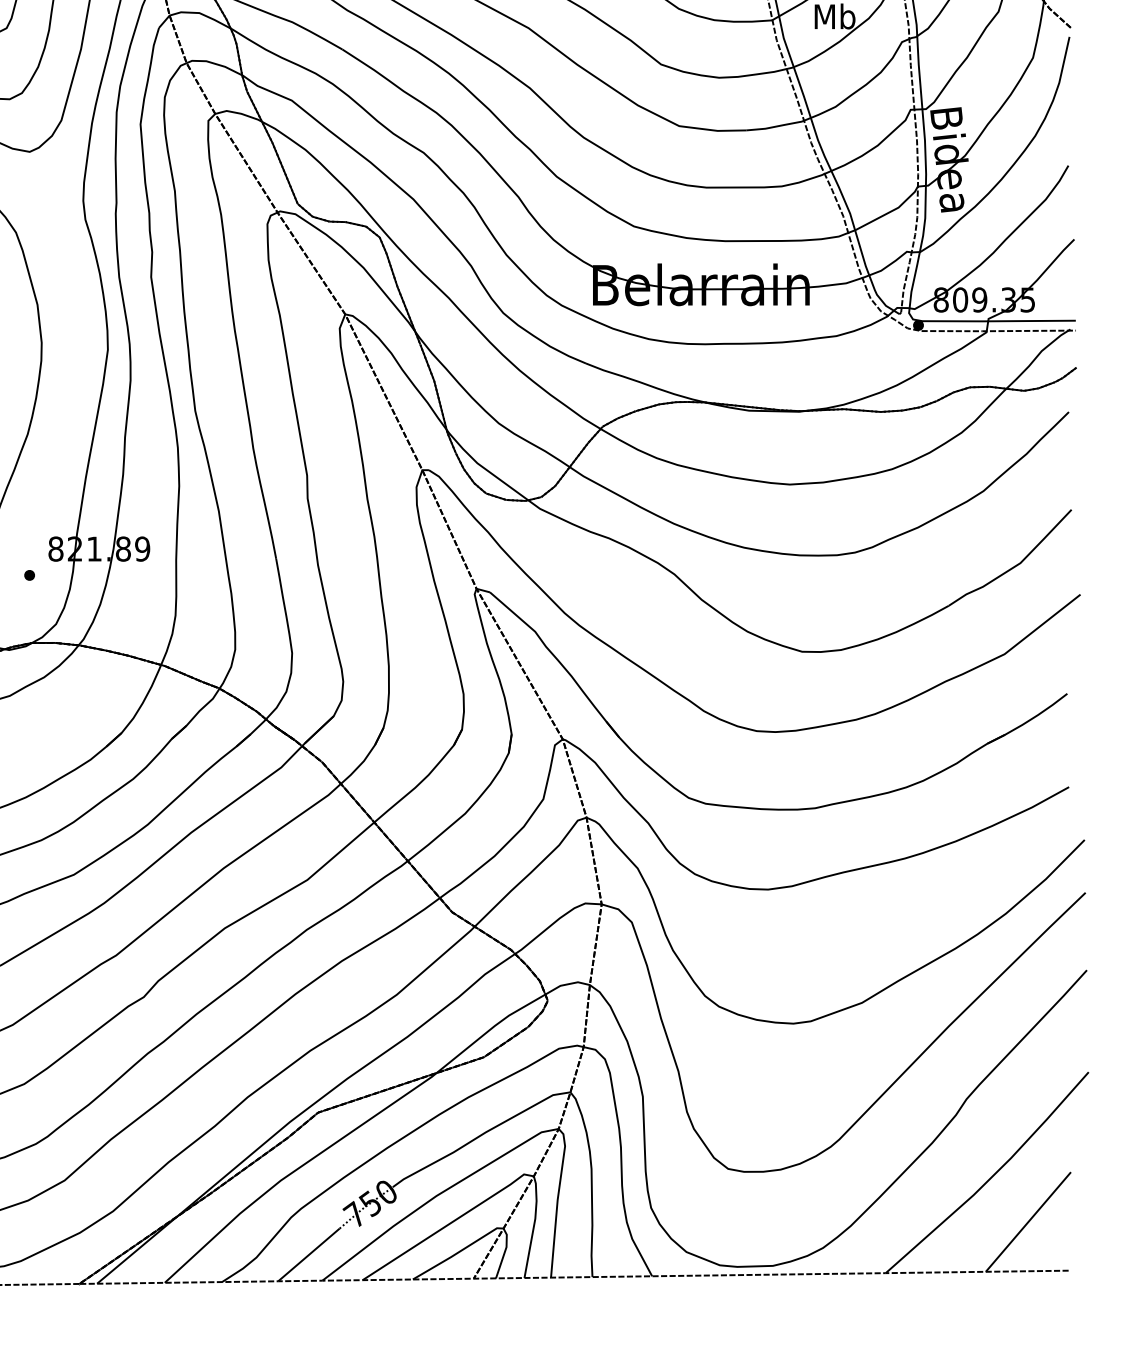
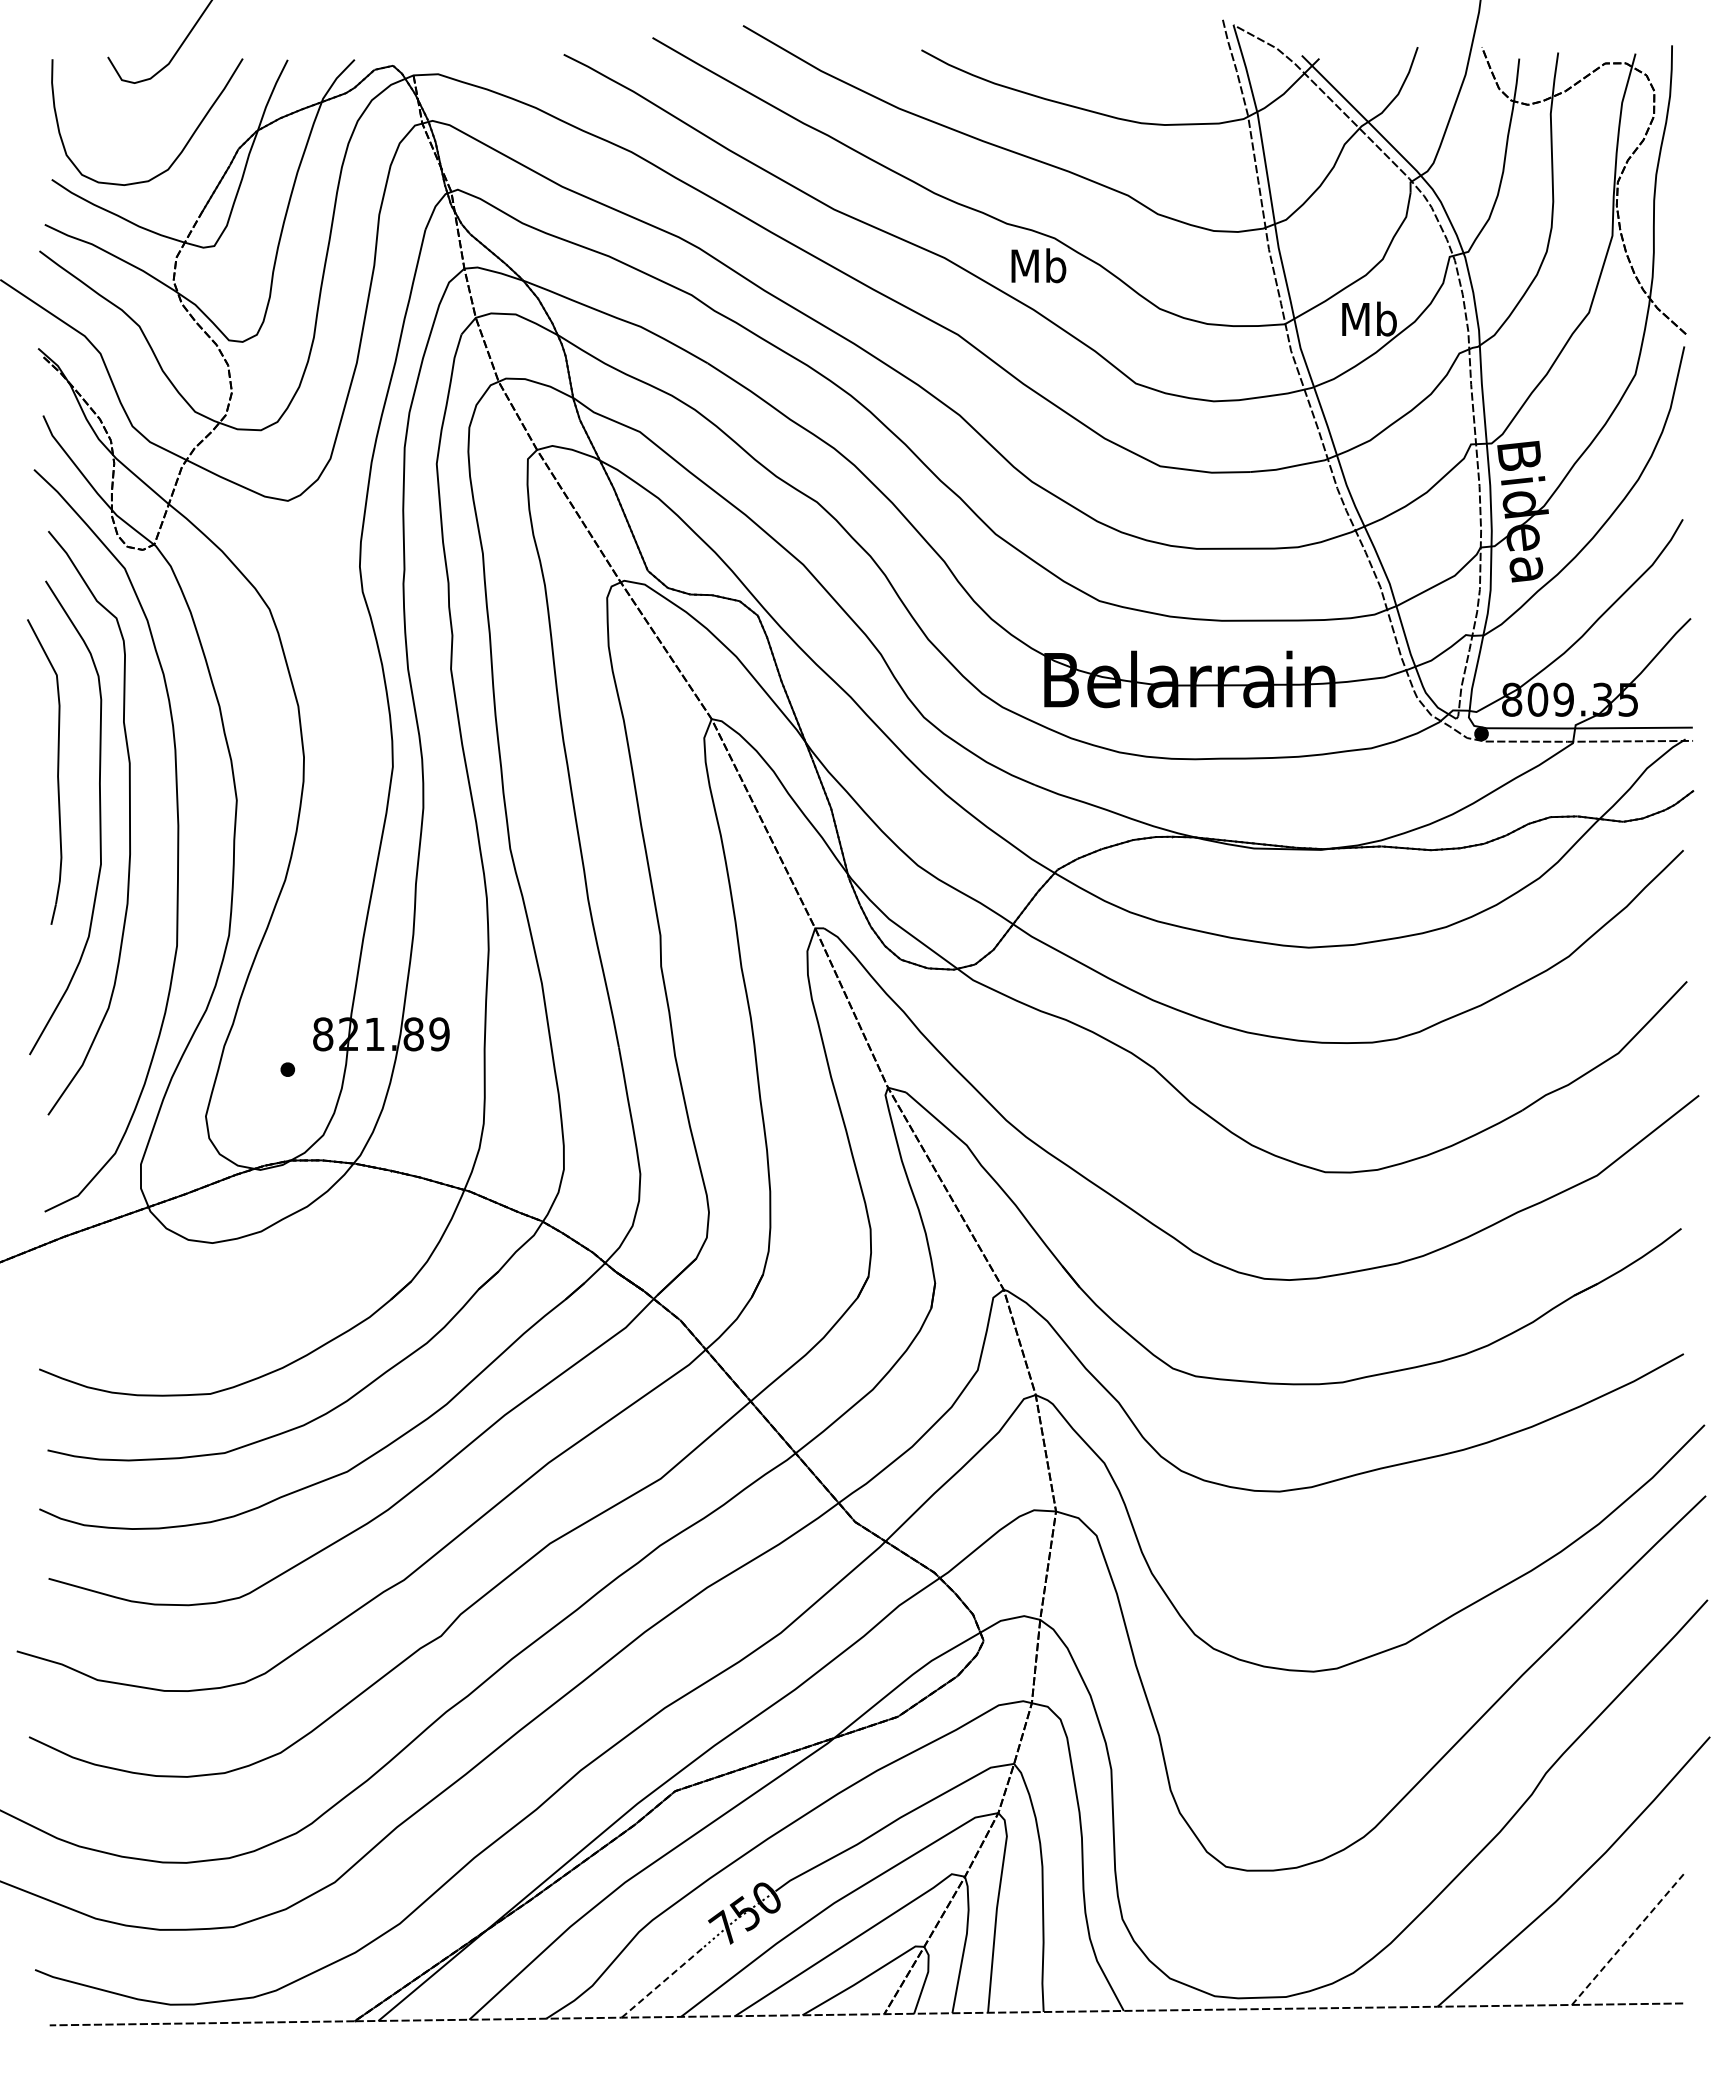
line: (1028, 1222) -> (1629, 1938), solid -> dashed
line: (309, 1254) -> (663, 1981), solid -> dashed

